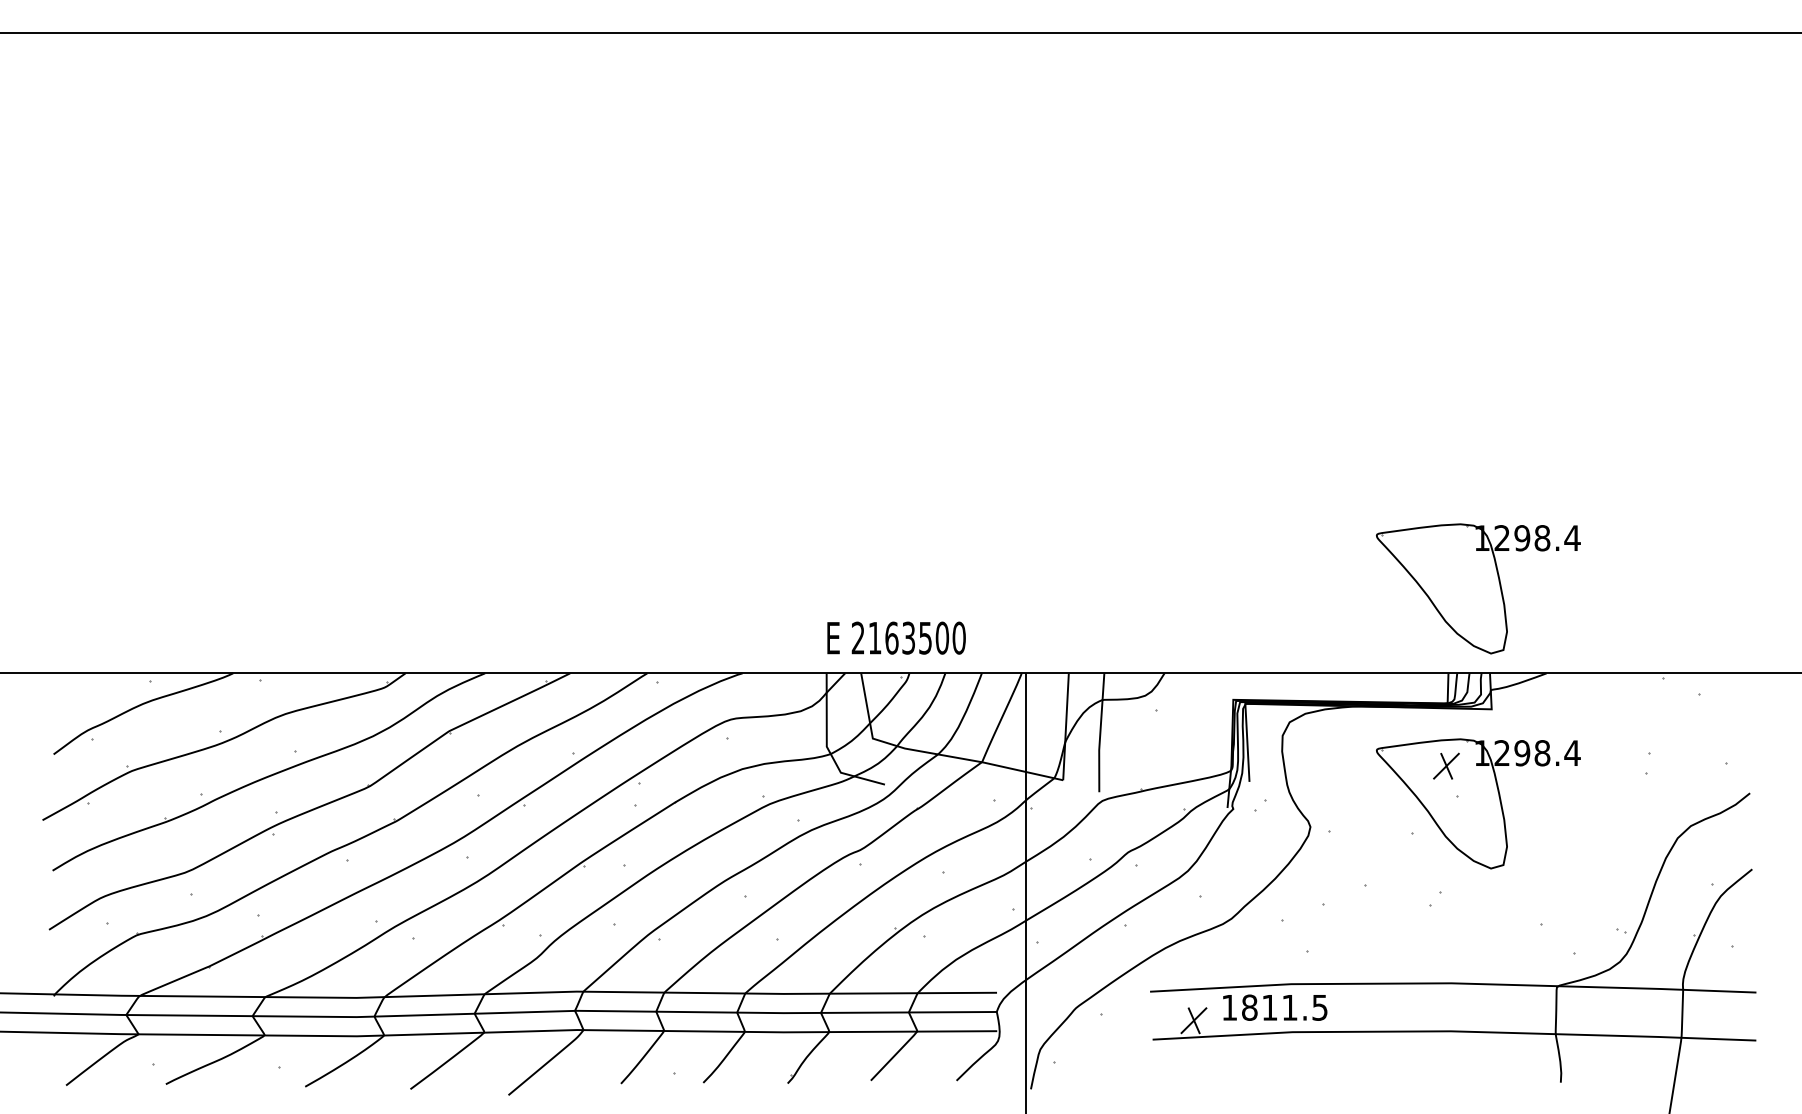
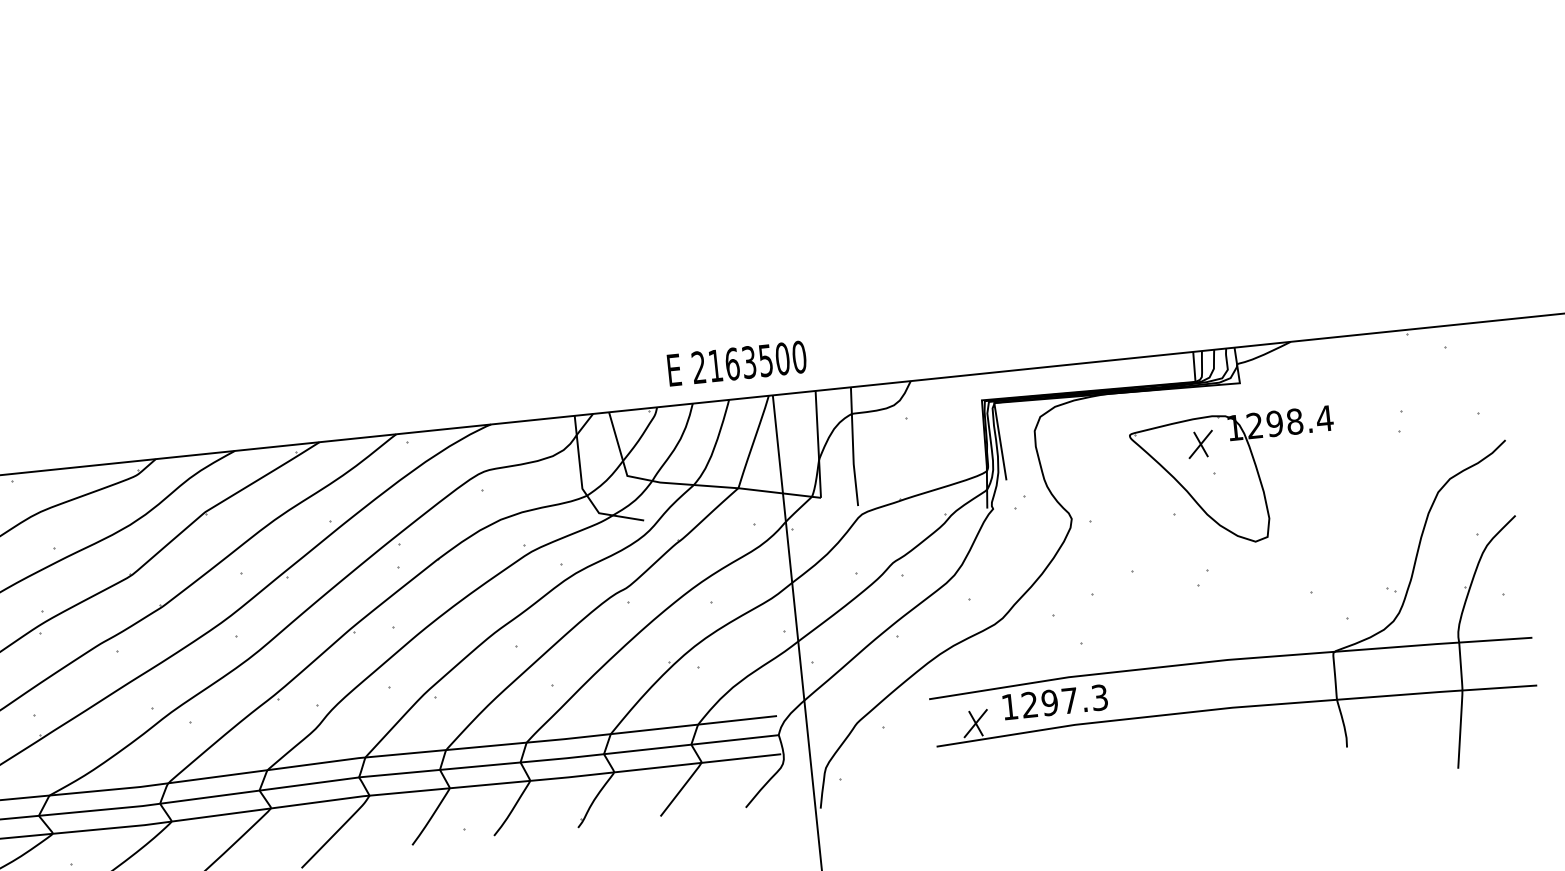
part: (1478, 588) -> (1214, 264), removed
text: (896, 637) -> (736, 363), moved
text: (1284, 1007) -> (1064, 701), 1811.5 -> 1297.3

